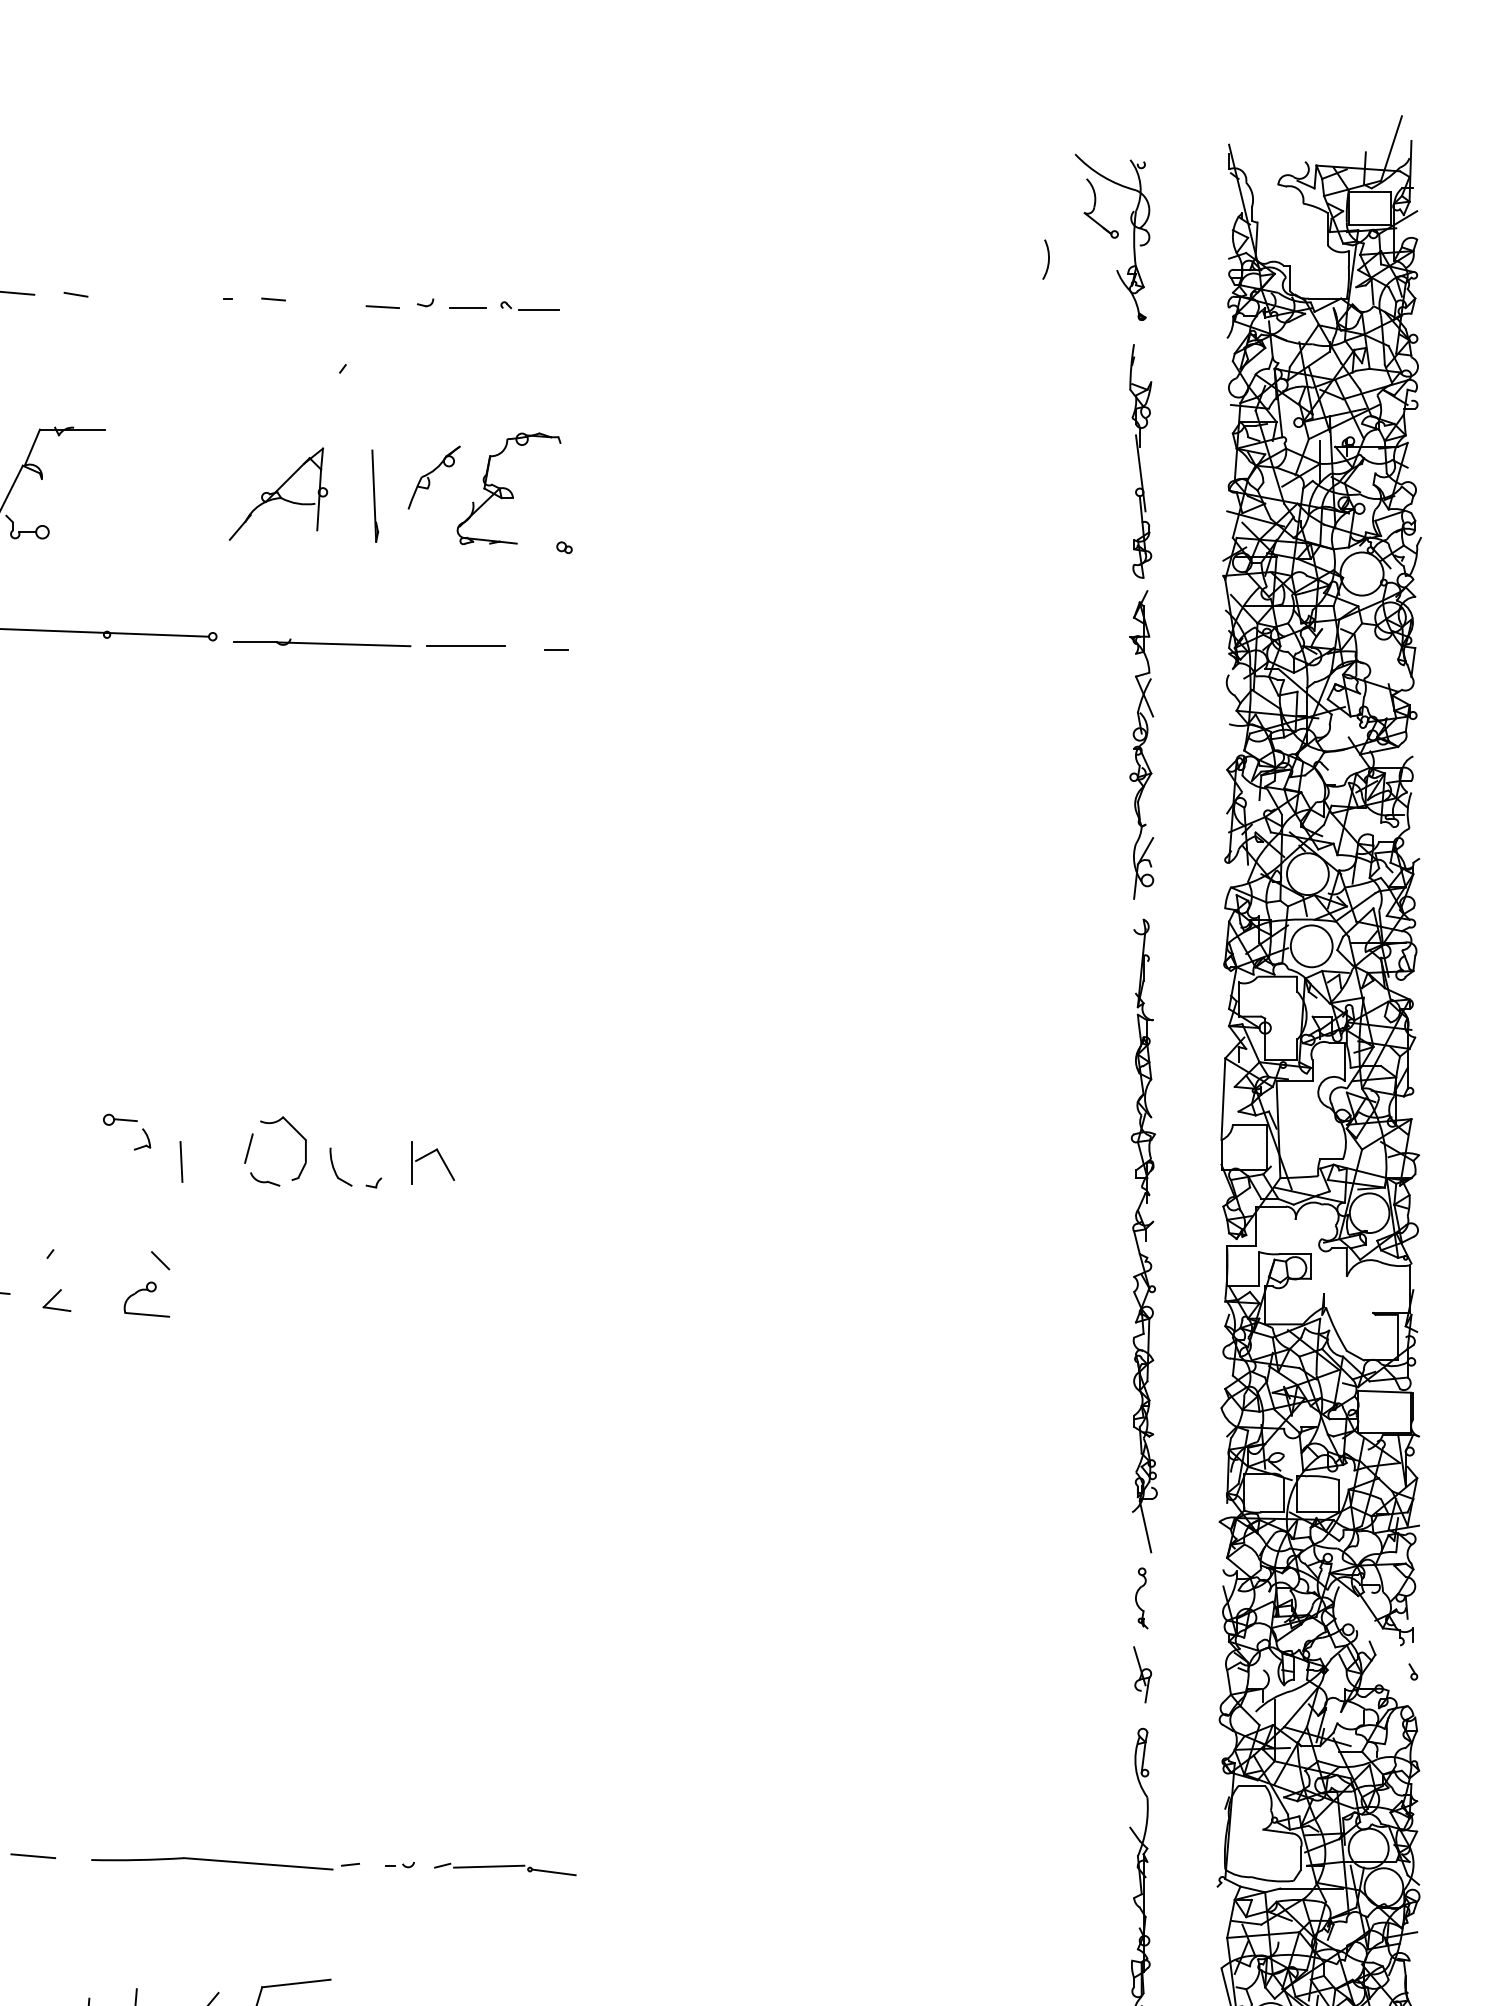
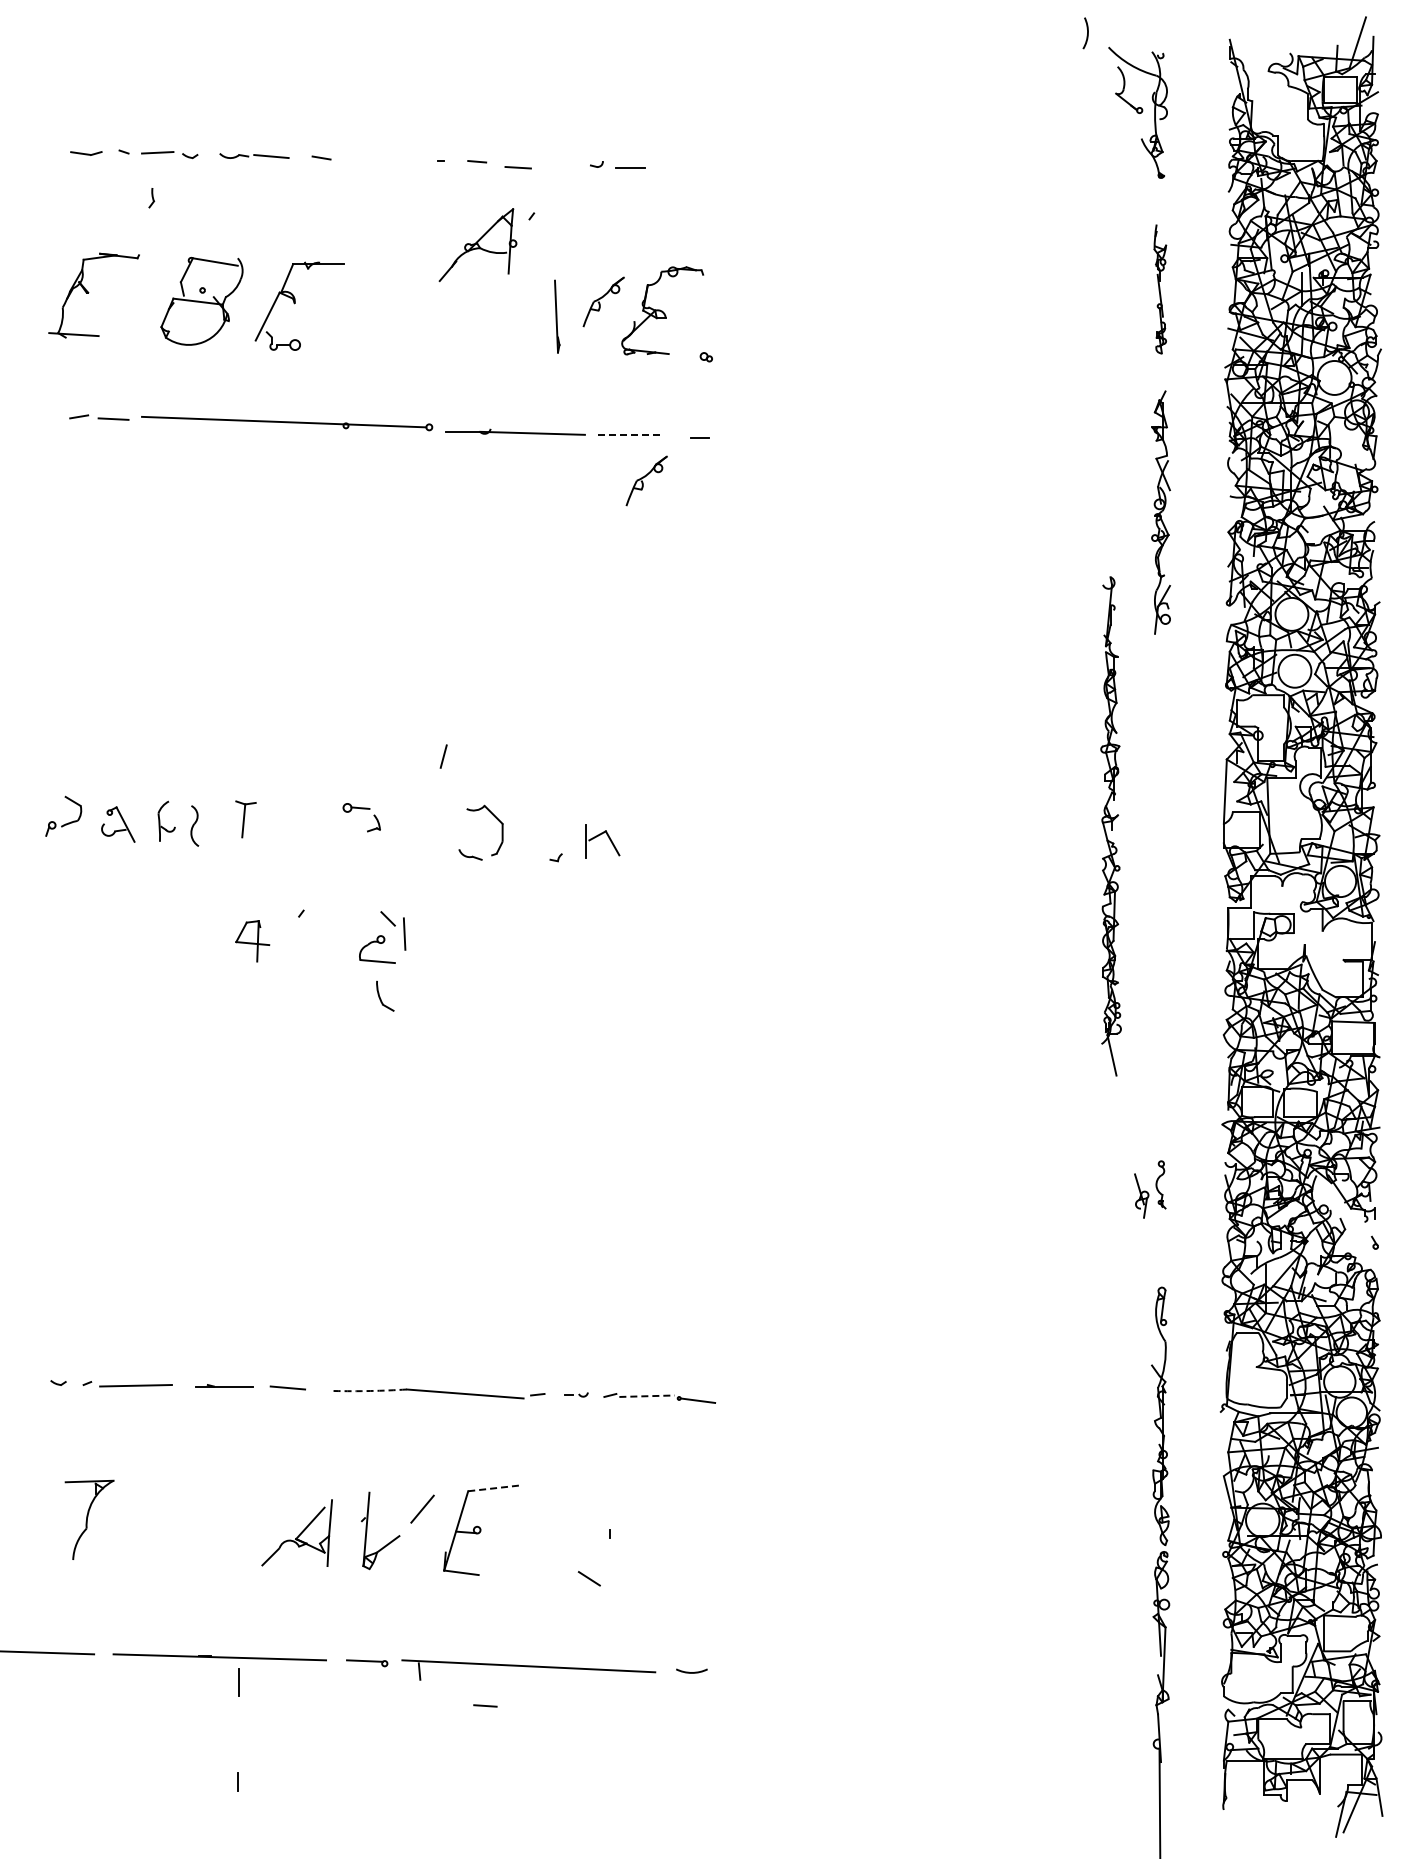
arc: (1048, 259) -> (1087, 33), moved
part: (529, 305) -> (678, 166), removed
line: (381, 306) -> (517, 167), moved
part: (1141, 460) -> (1160, 288), size x0.7
part: (277, 494) -> (477, 245), moved
line: (466, 645) -> (629, 434), solid -> dashed
part: (488, 704) -> (646, 480), added
line: (248, 1148) -> (443, 756), moved
line: (181, 1161) -> (404, 933), moved
part: (341, 1166) -> (385, 995), moved
part: (1143, 1236) -> (1110, 826), moved
part: (56, 1300) -> (306, 950), removed
part: (1142, 1674) -> (1141, 1195), moved
arc: (138, 1860) -> (370, 1391), solid -> dashed
line: (489, 1867) -> (647, 1396), solid -> dashed
line: (296, 1983) -> (495, 1488), solid -> dashed

